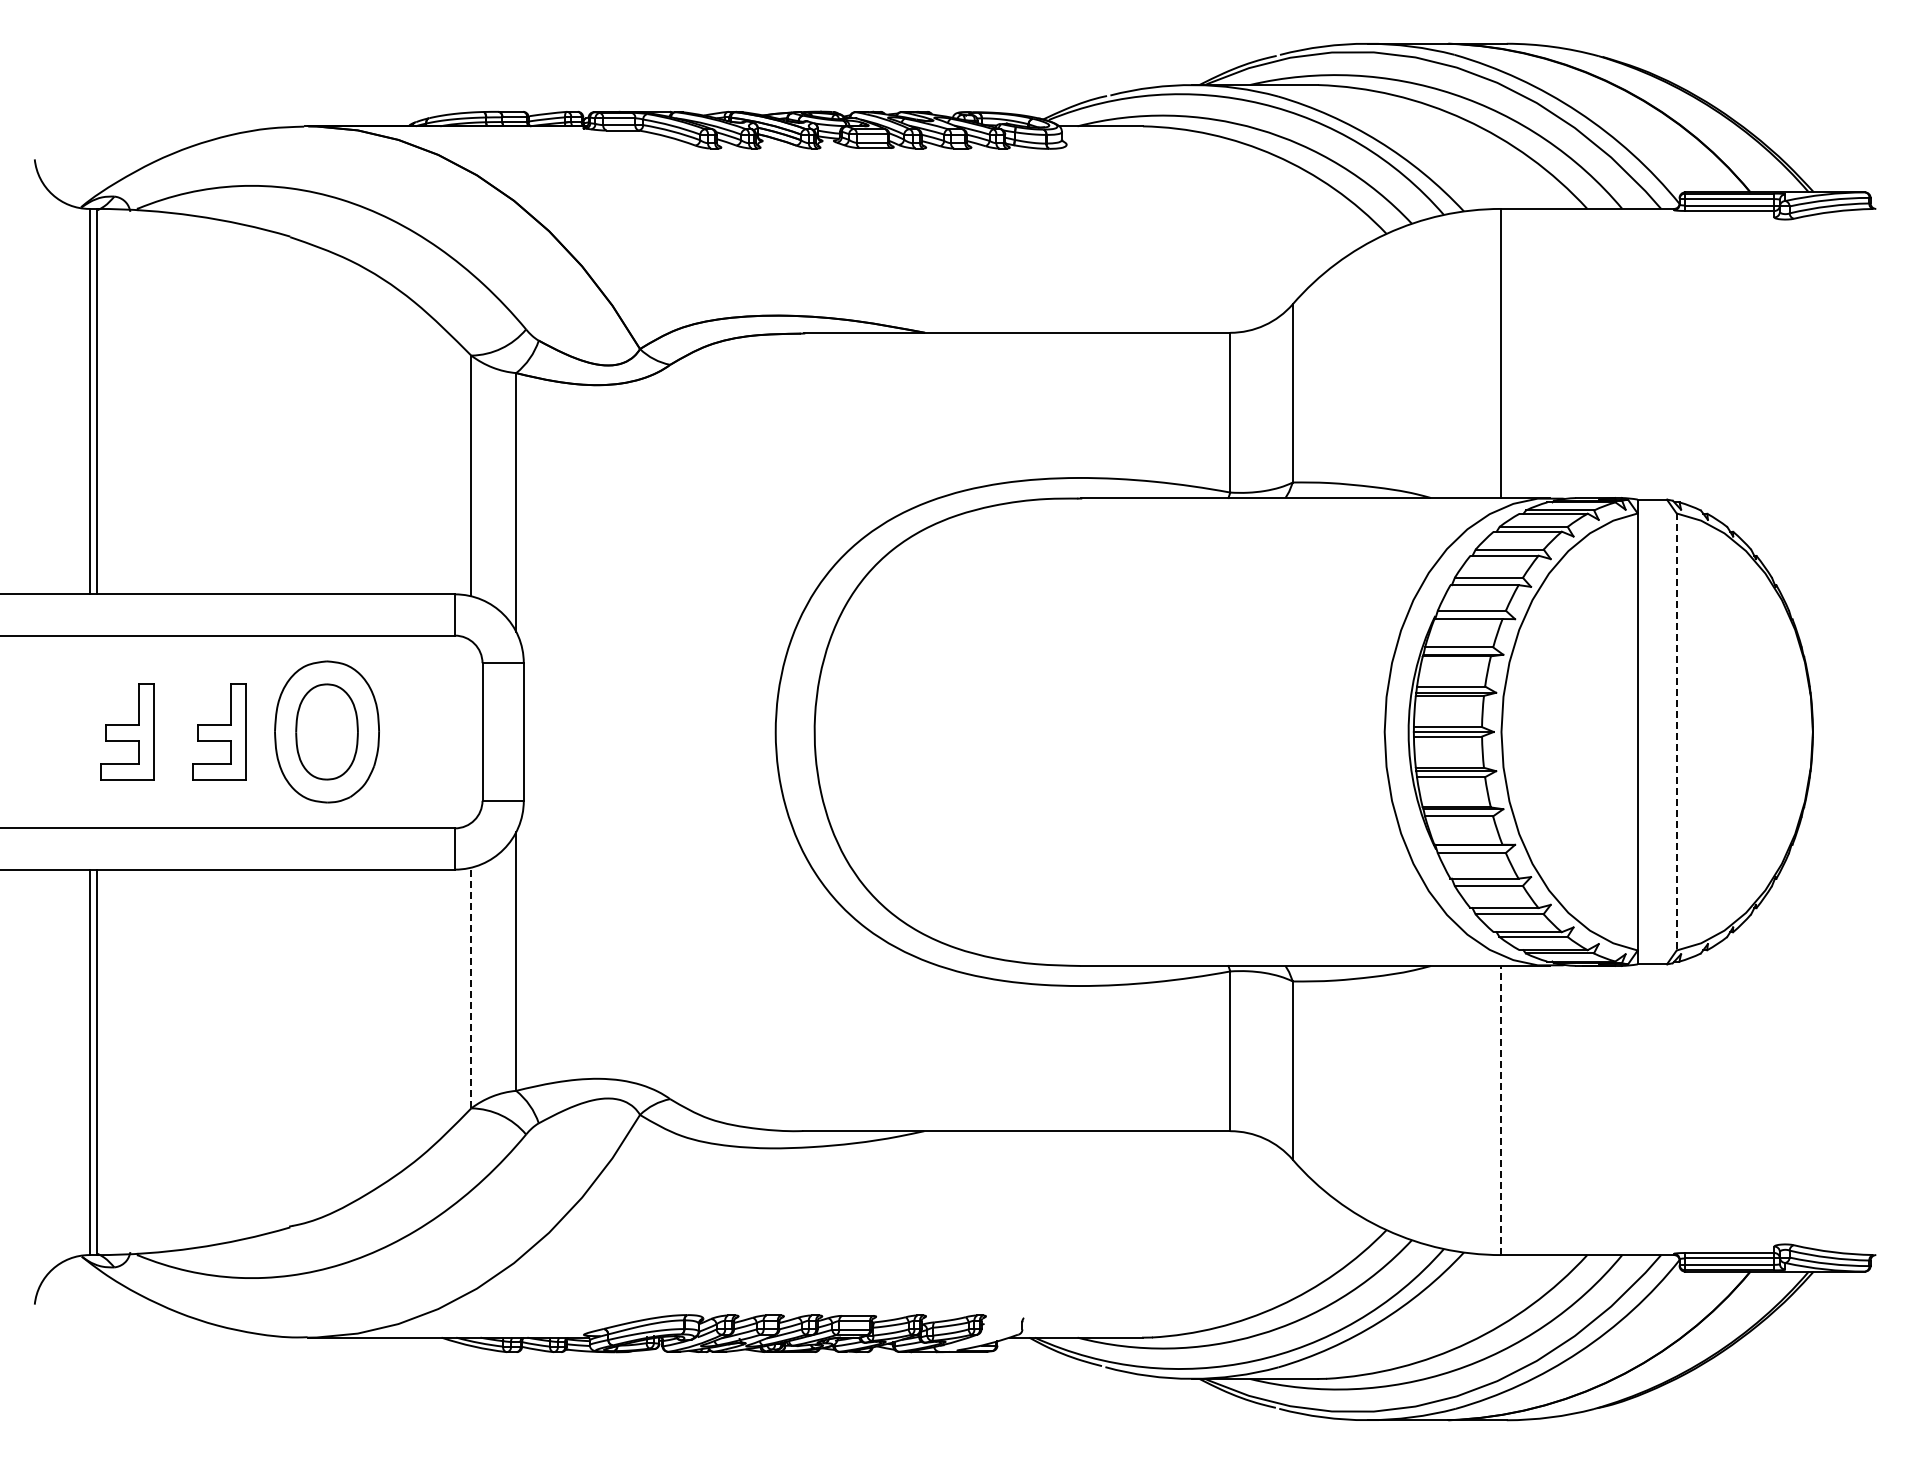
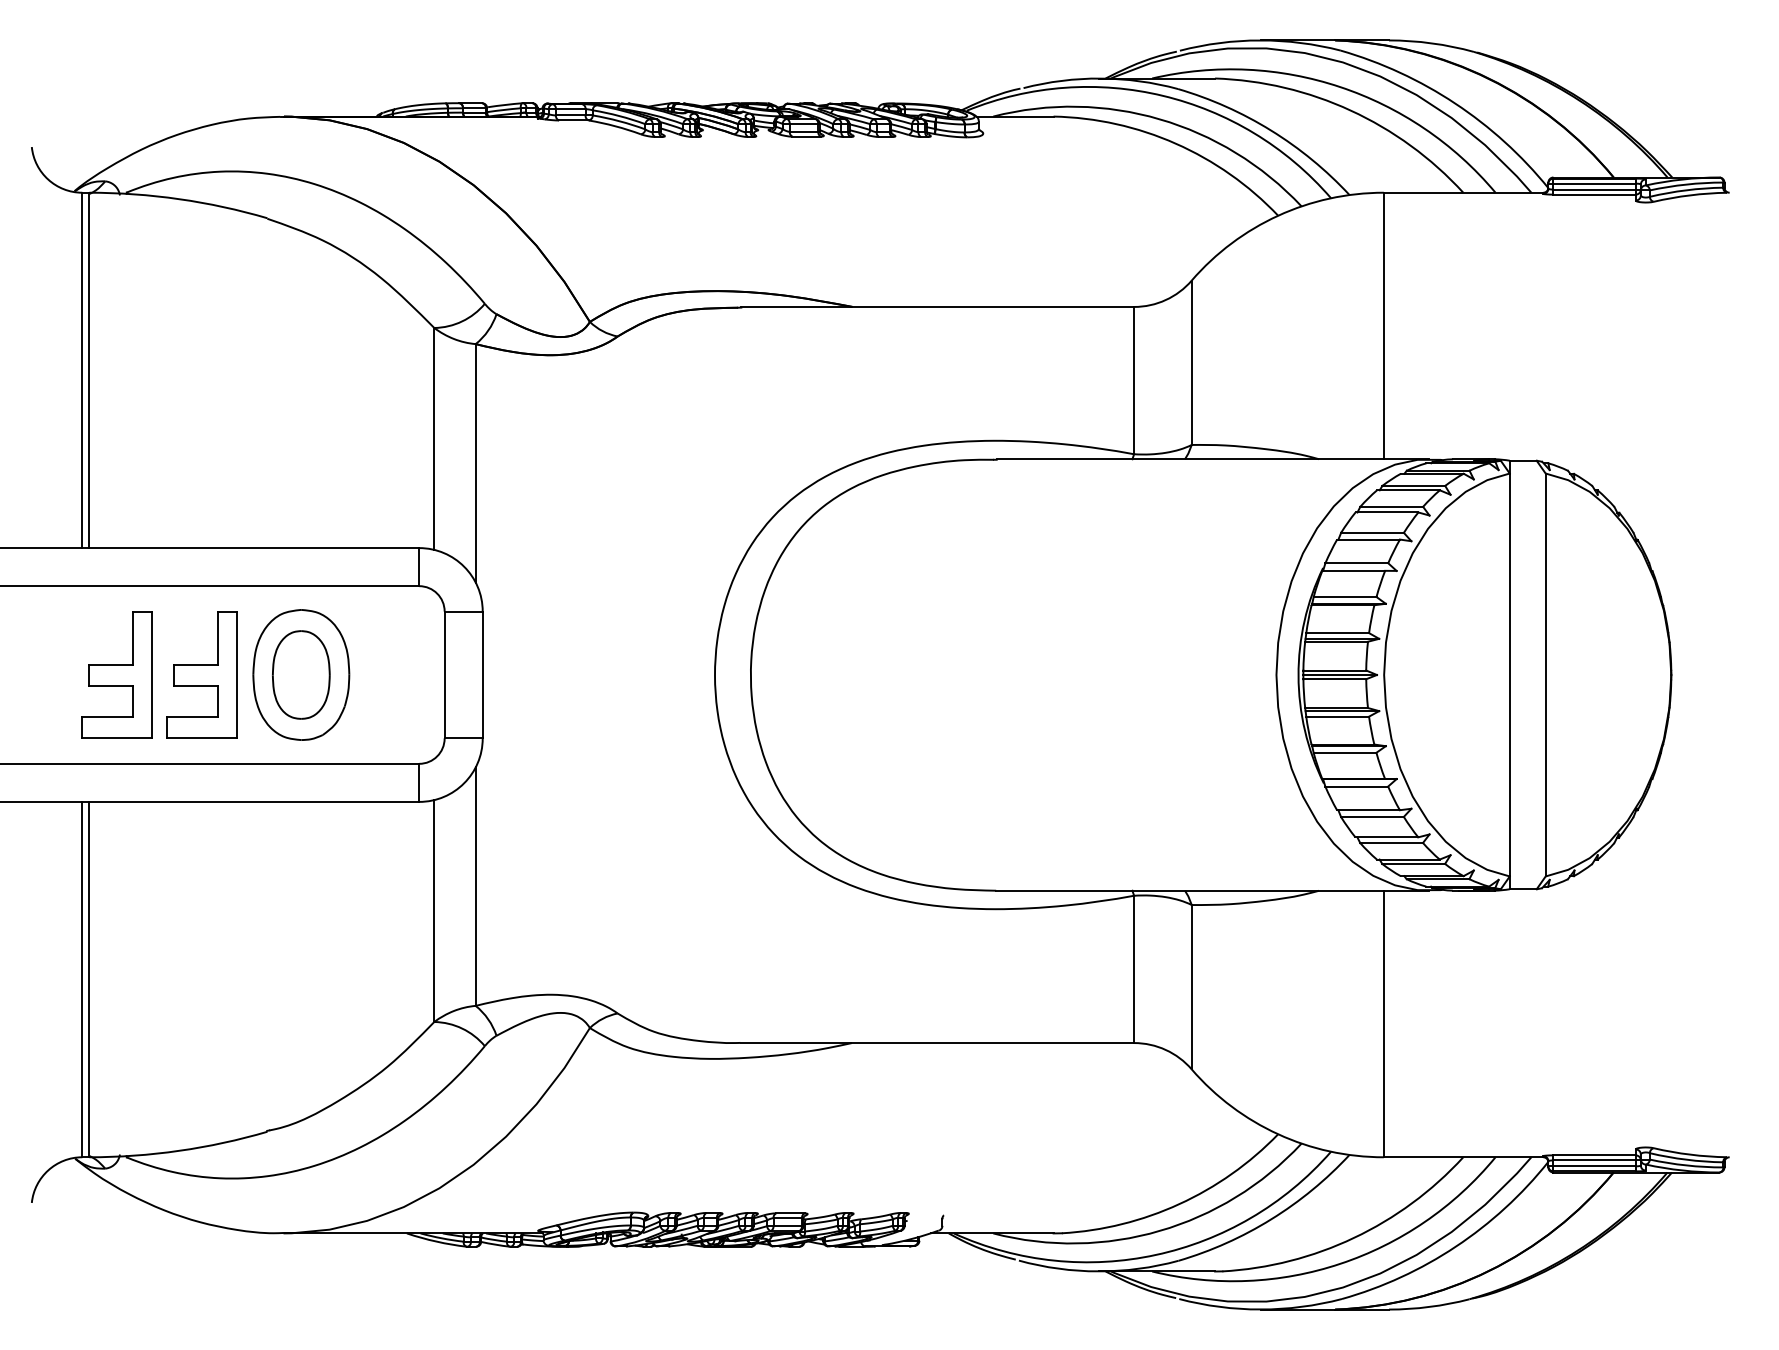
part: (127, 731) -> (117, 674), size x1.43
part: (218, 731) -> (201, 674), size x1.43
line: (1676, 731) -> (1545, 674), dashed -> solid
line: (471, 987) -> (434, 910), dashed -> solid
line: (1501, 1110) -> (1384, 1023), dashed -> solid

